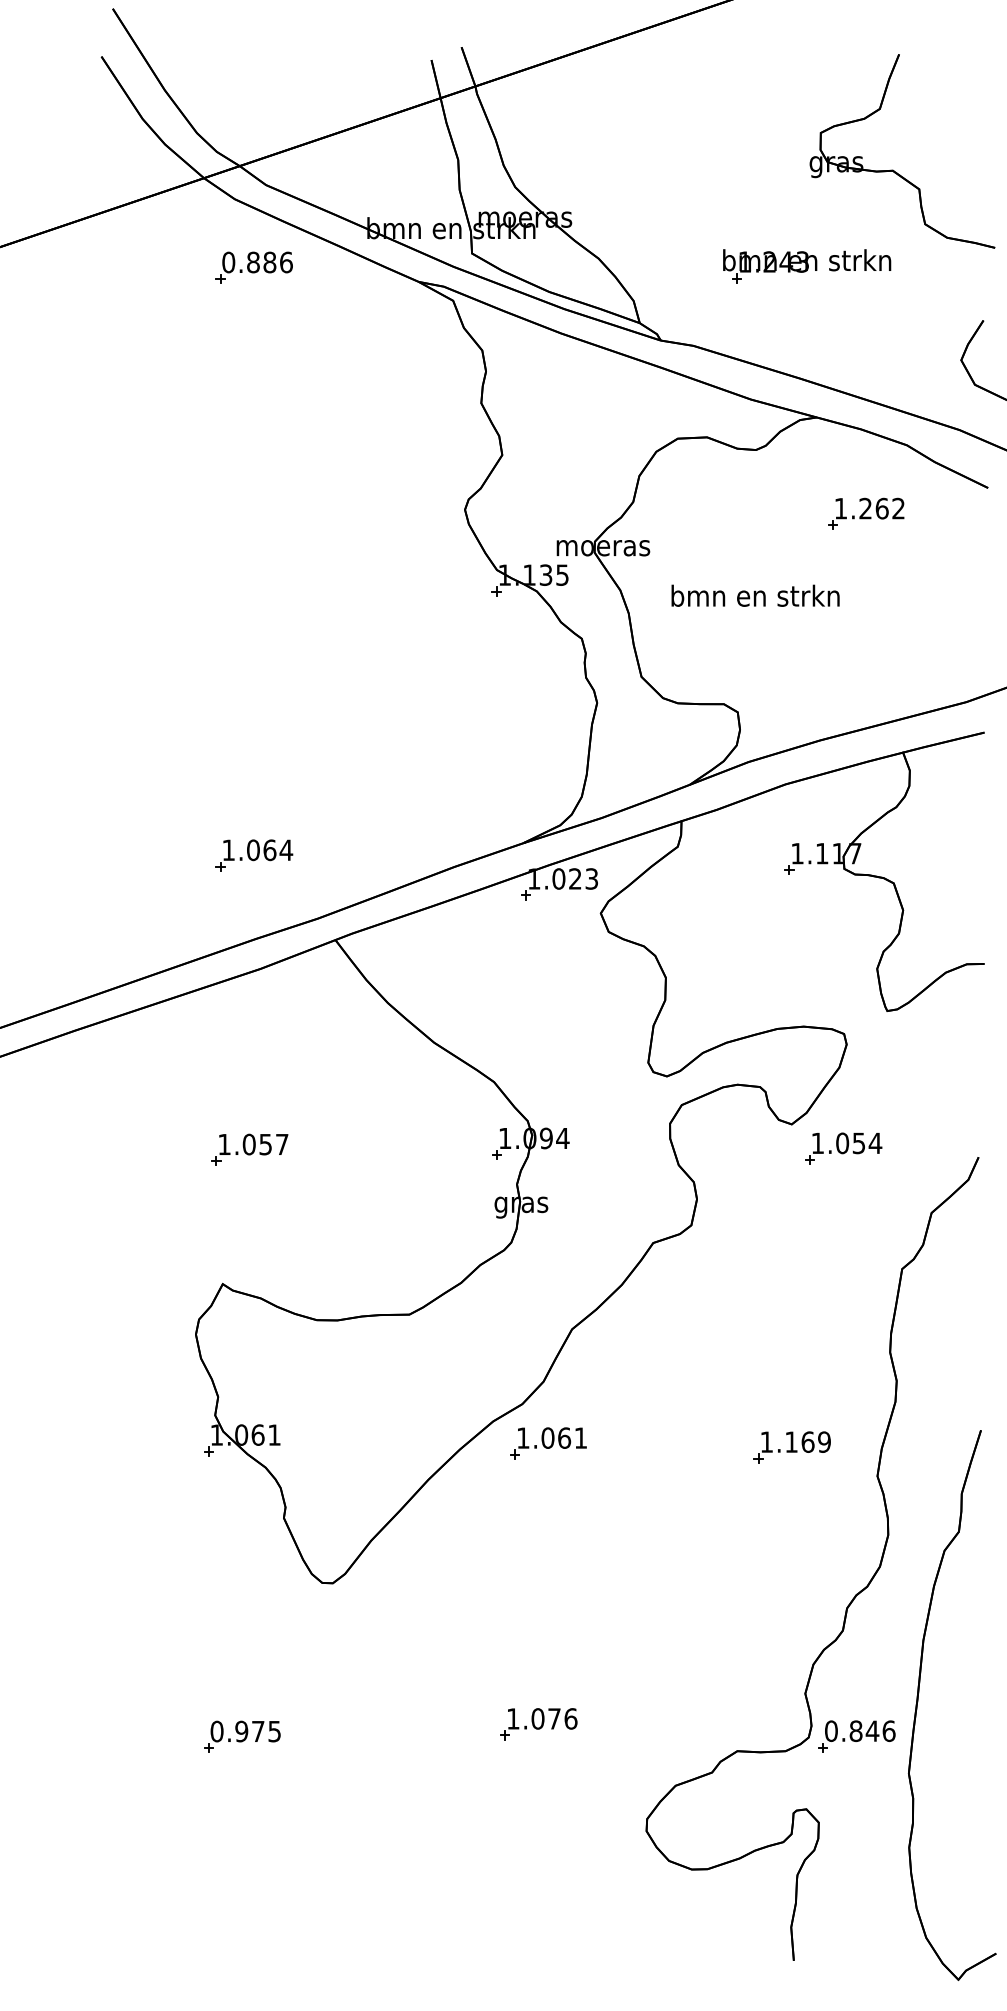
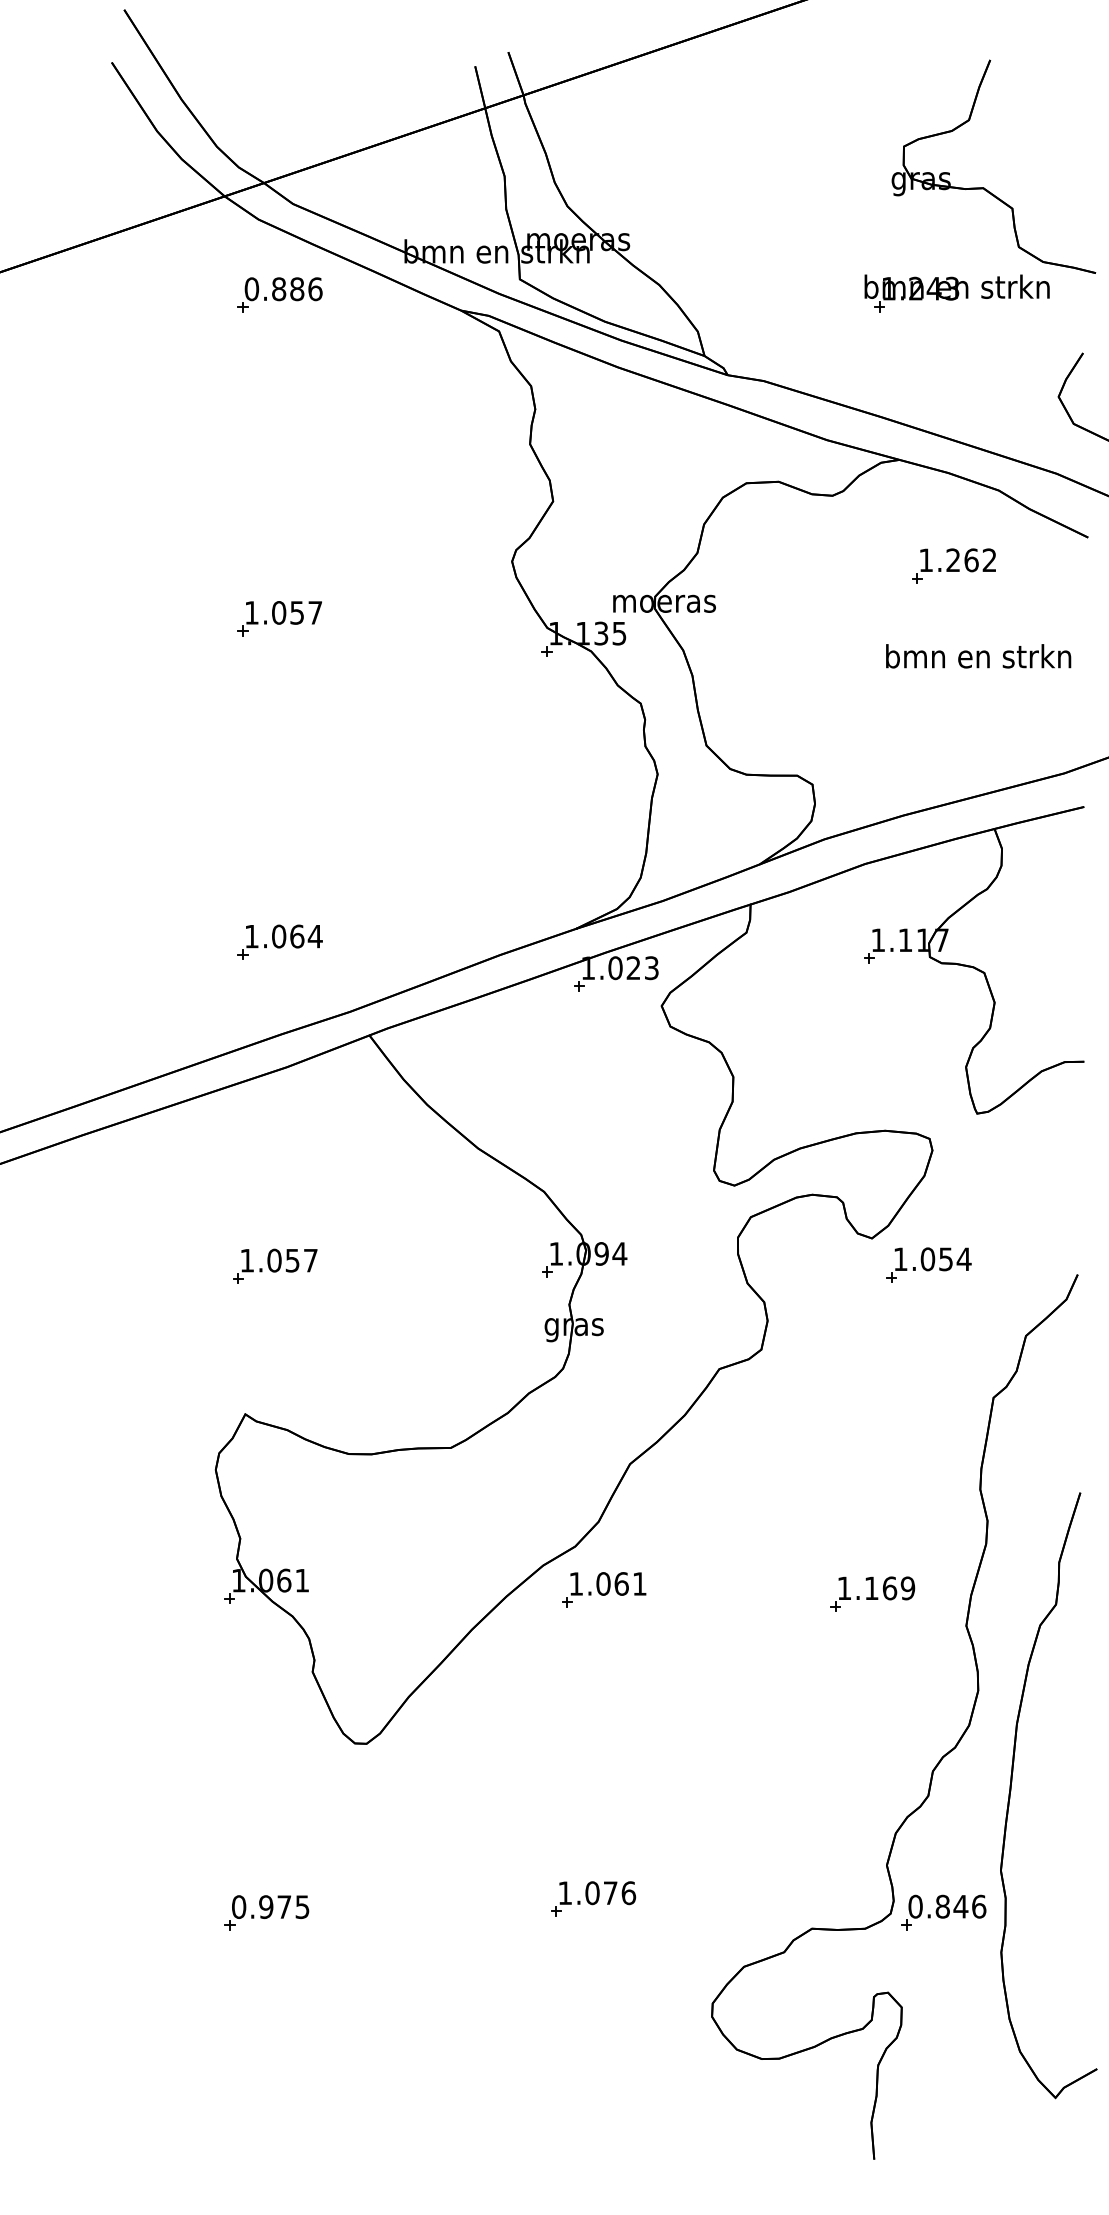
part: (807, 266) -> (957, 293), moved
part: (253, 561) -> (279, 618), added
text: (755, 595) -> (978, 655), moved
part: (918, 1702) -> (1011, 1792), moved

